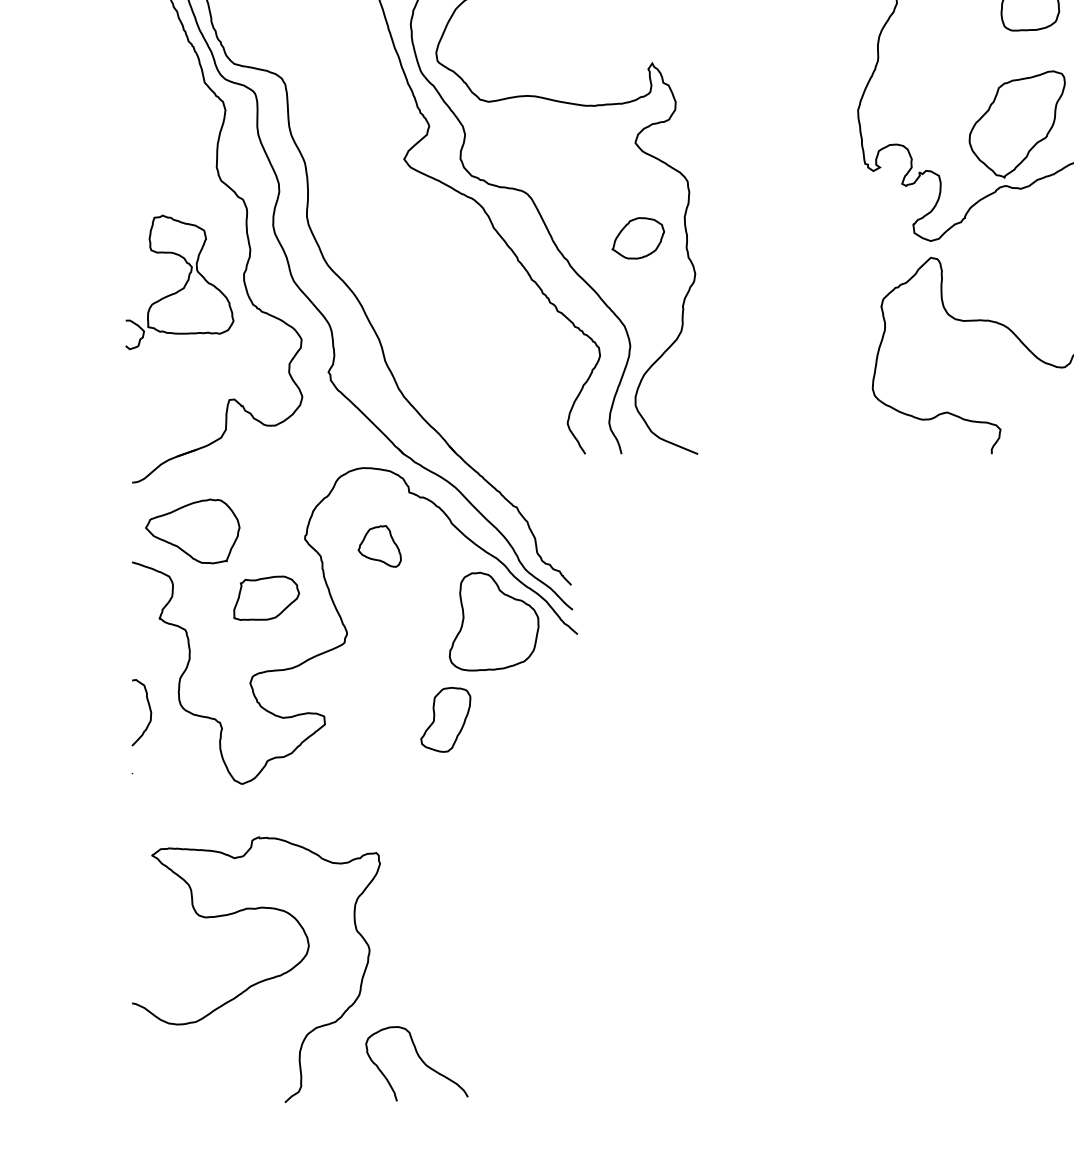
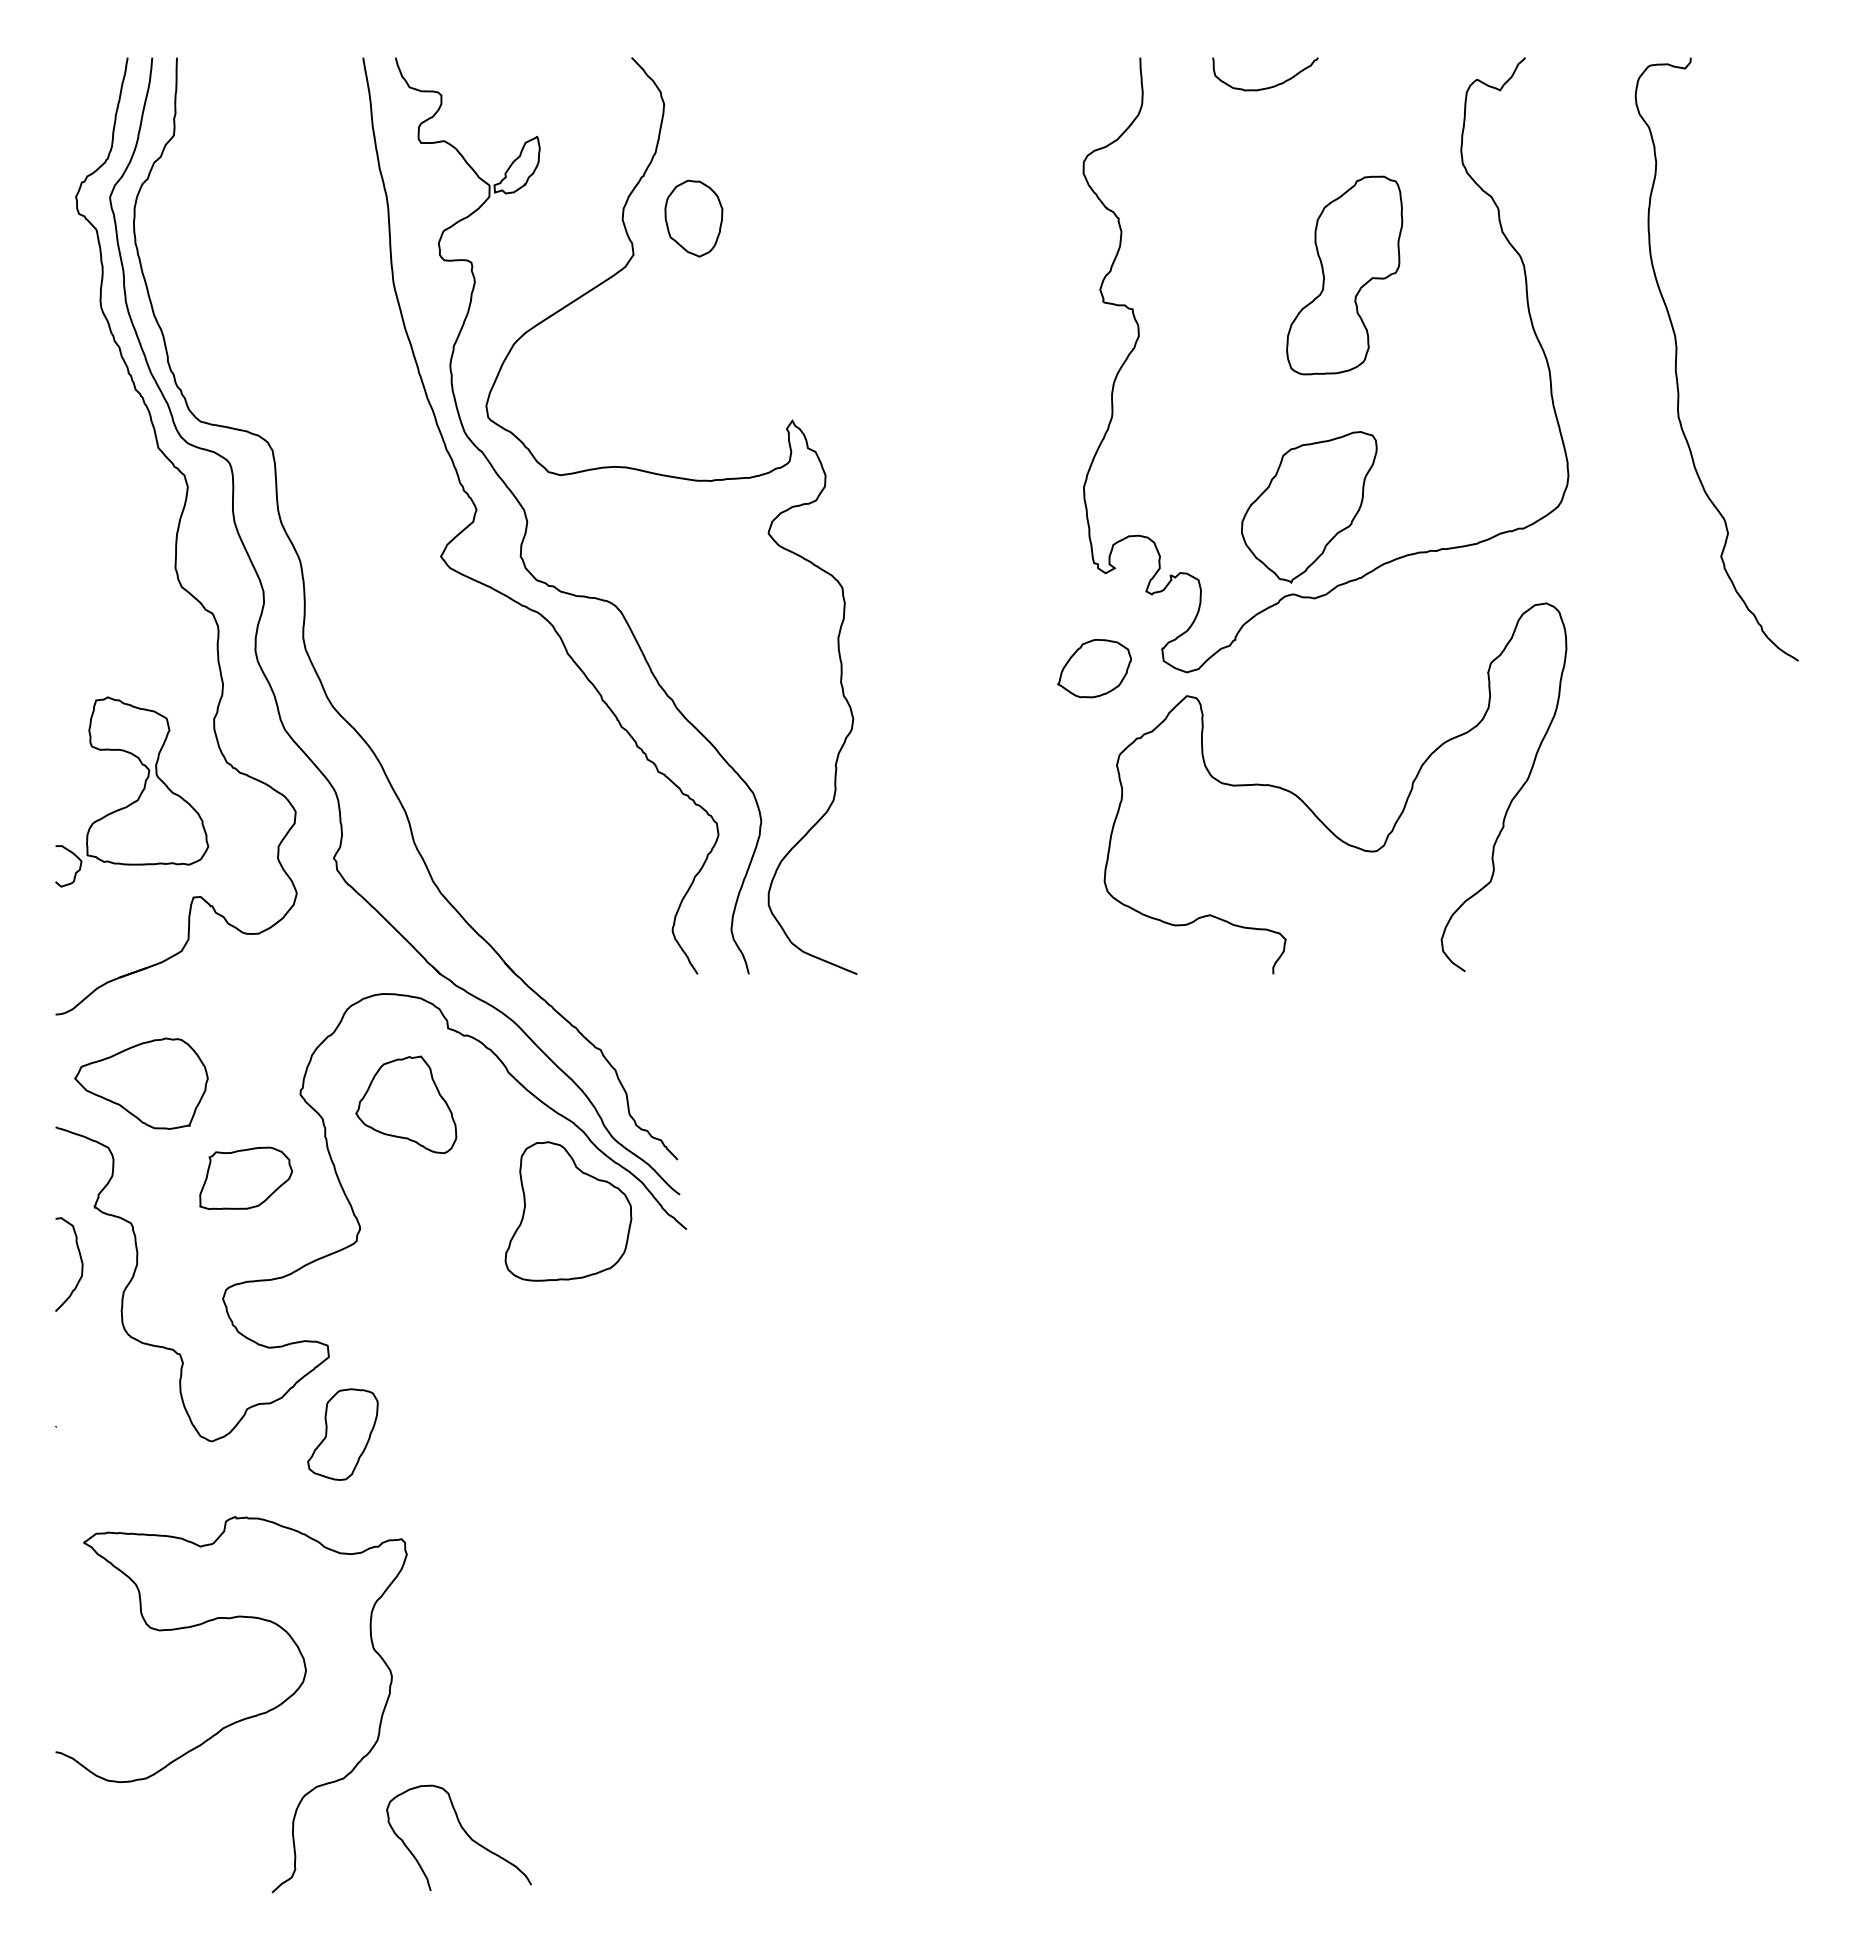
part: (638, 238) -> (1094, 668), moved
part: (184, 284) -> (139, 794), moved
part: (379, 546) -> (406, 1104), size x1.67
curve: (149, 709) -> (80, 1260), moved
part: (445, 719) -> (342, 1434), moved

